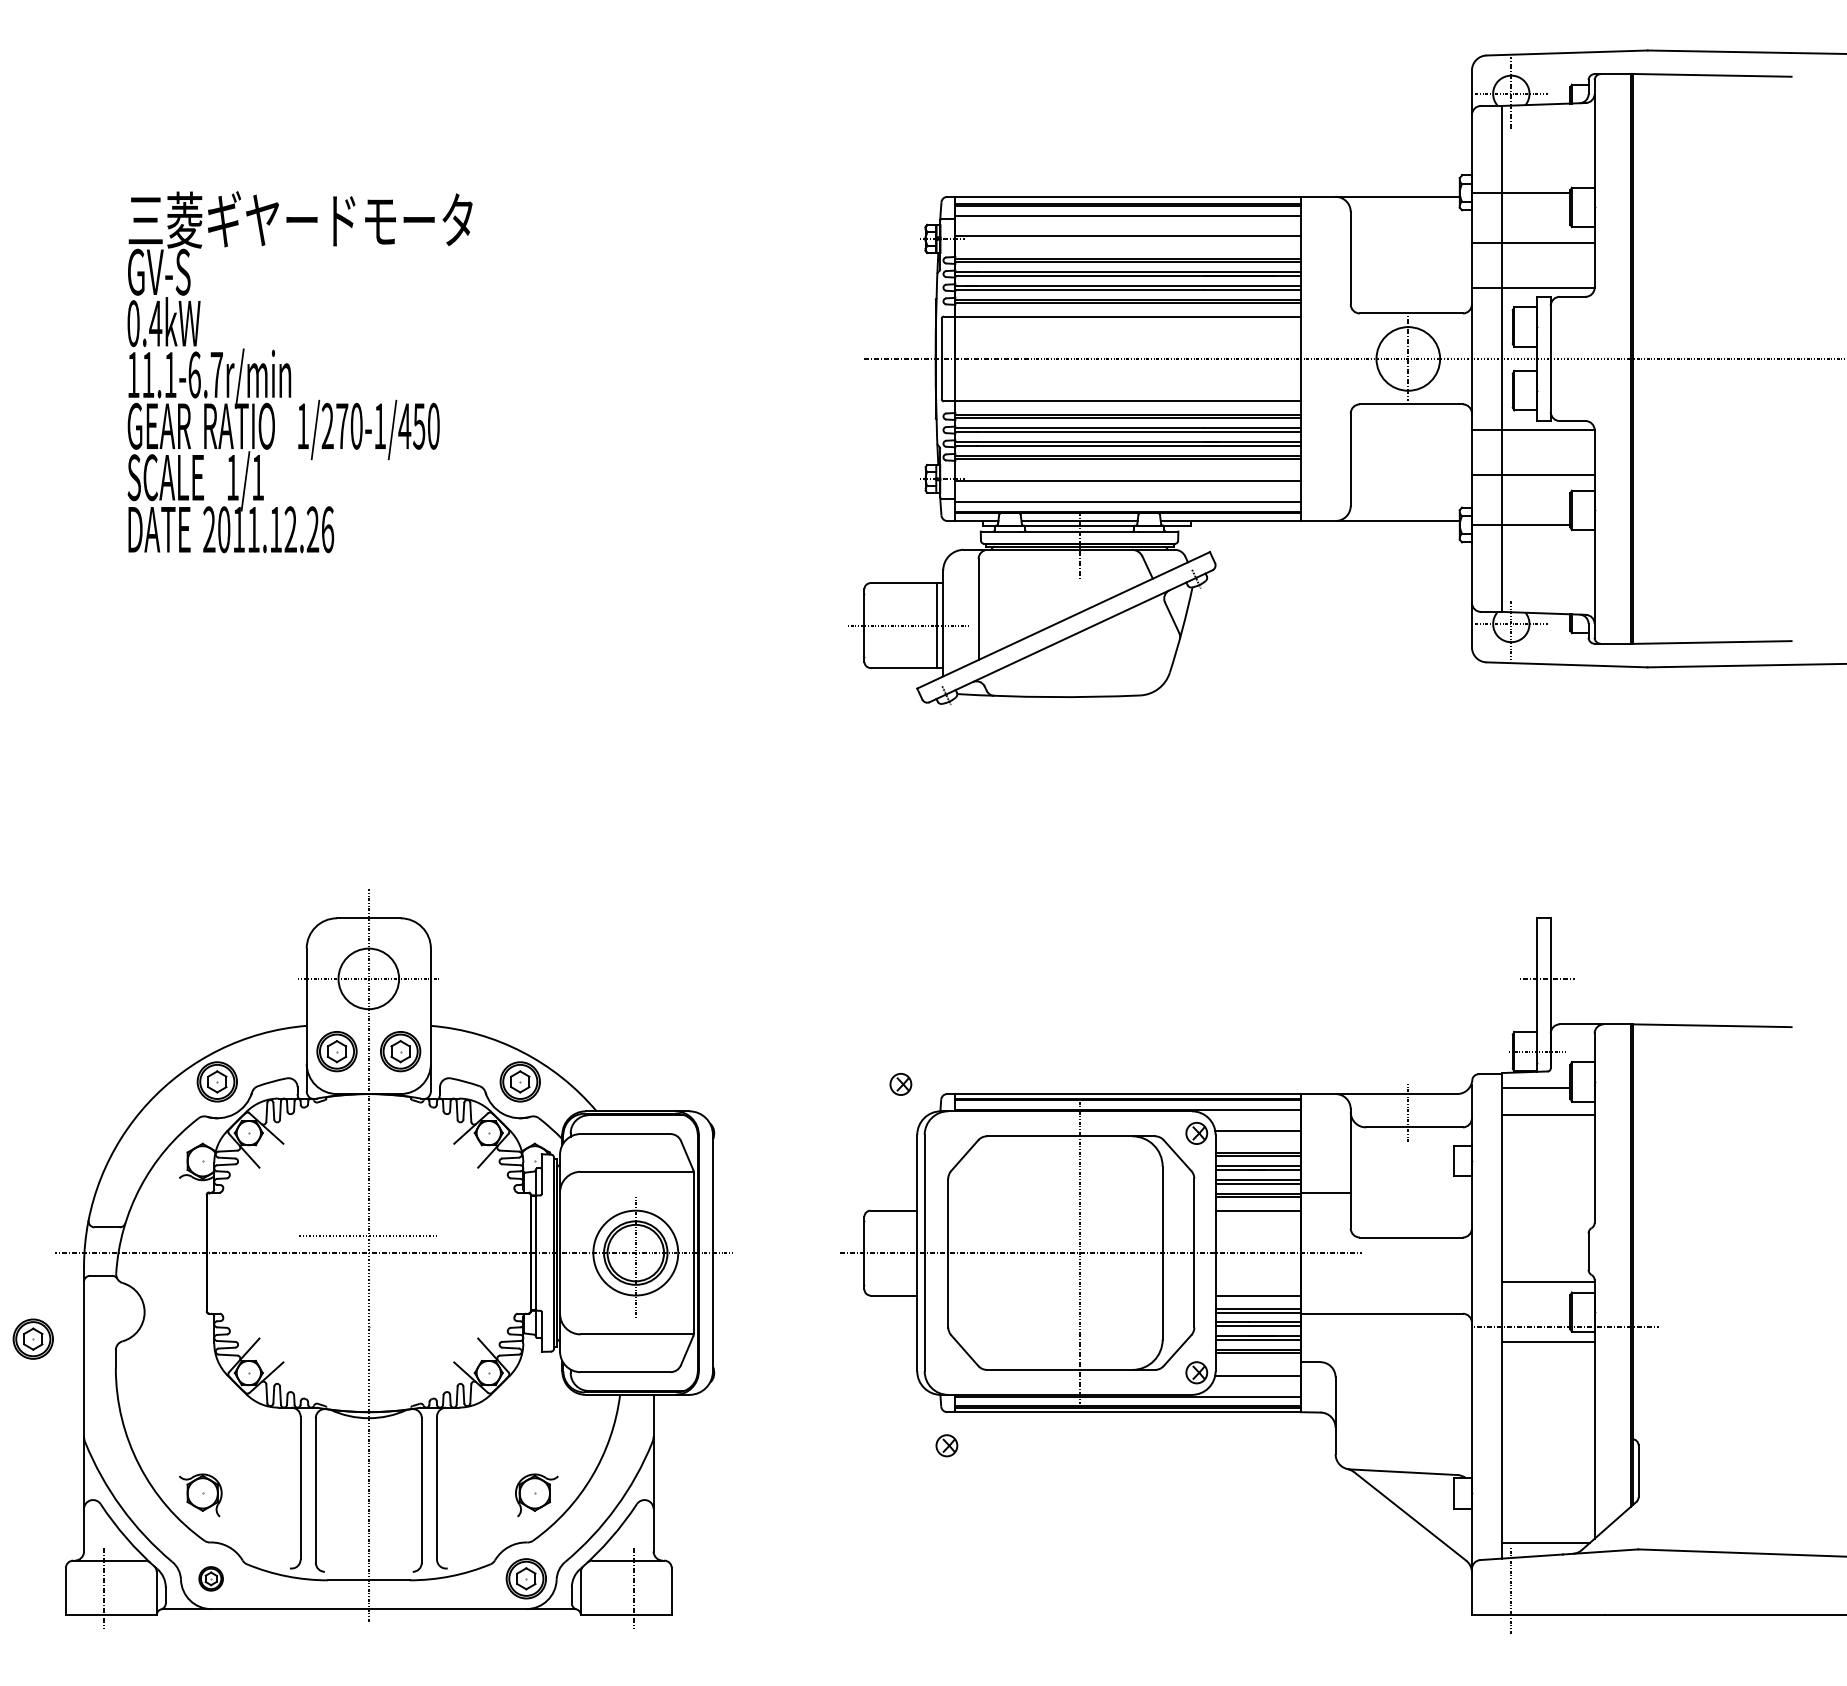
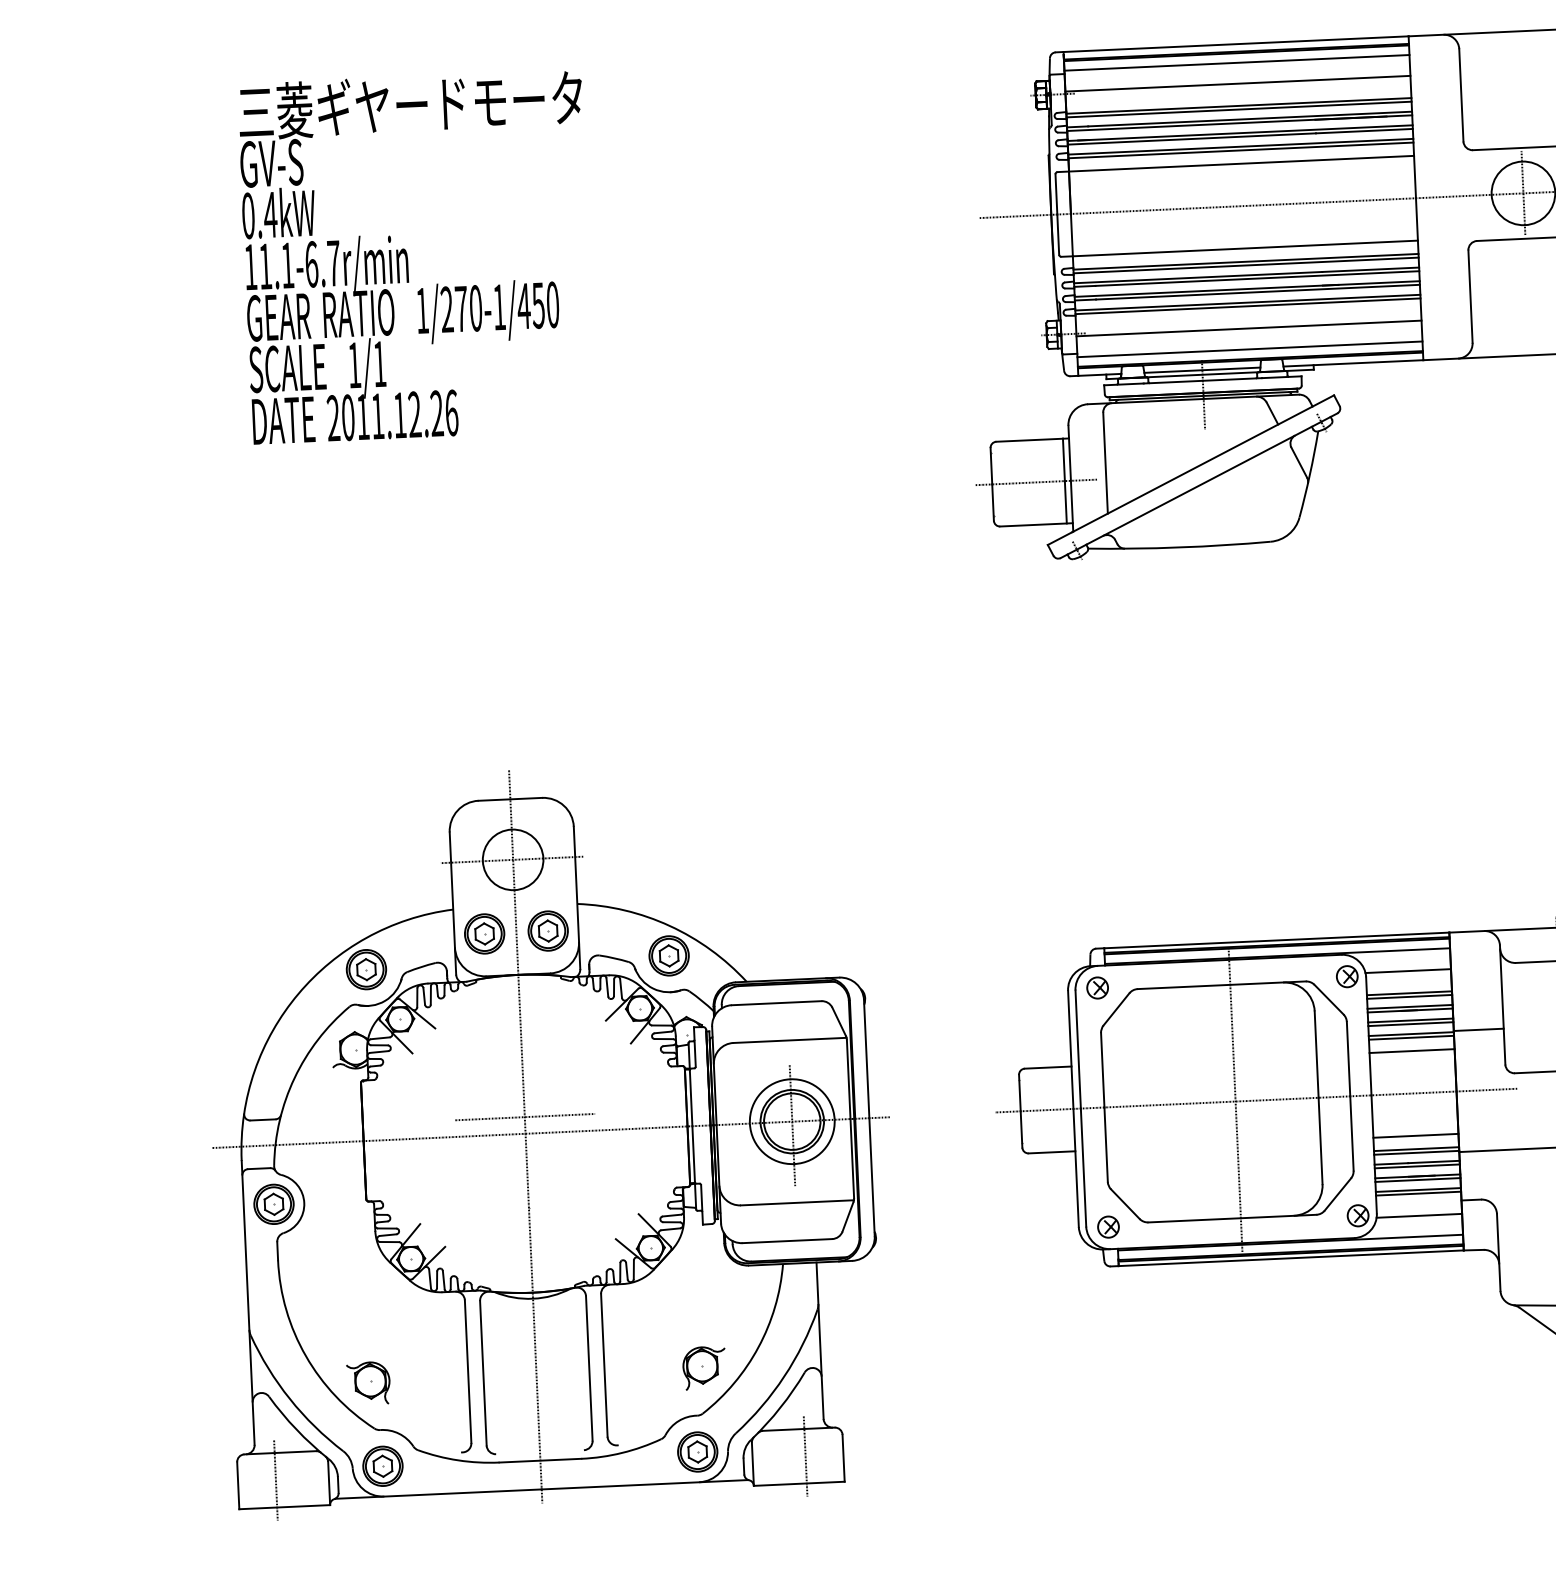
part: (900, 1084) -> (1097, 988), moved
part: (32, 1338) -> (273, 1203), moved
part: (946, 1445) -> (1108, 1226), moved
part: (210, 1578) -> (382, 1466), size x1.67

